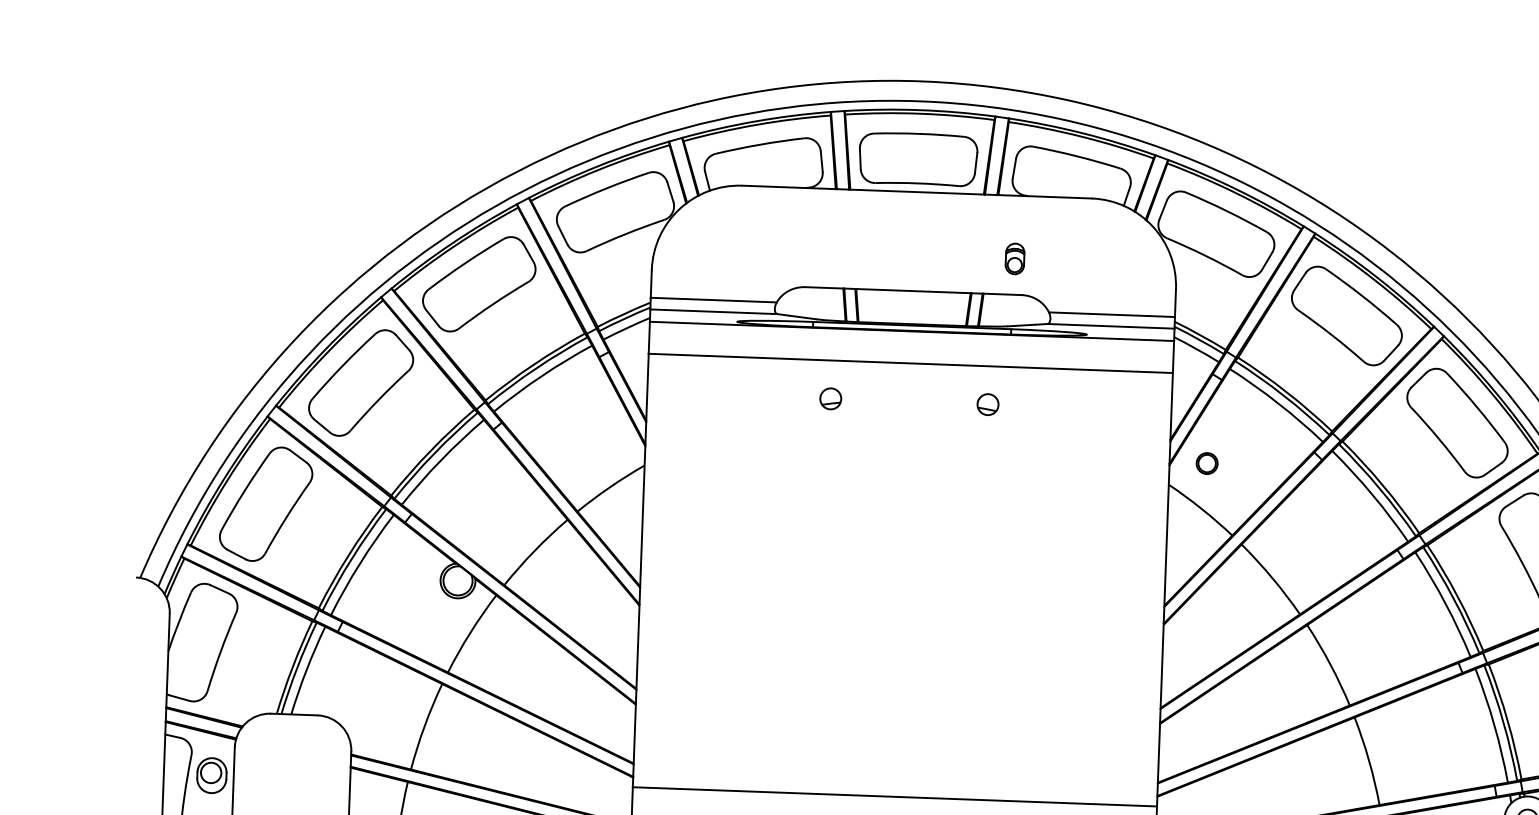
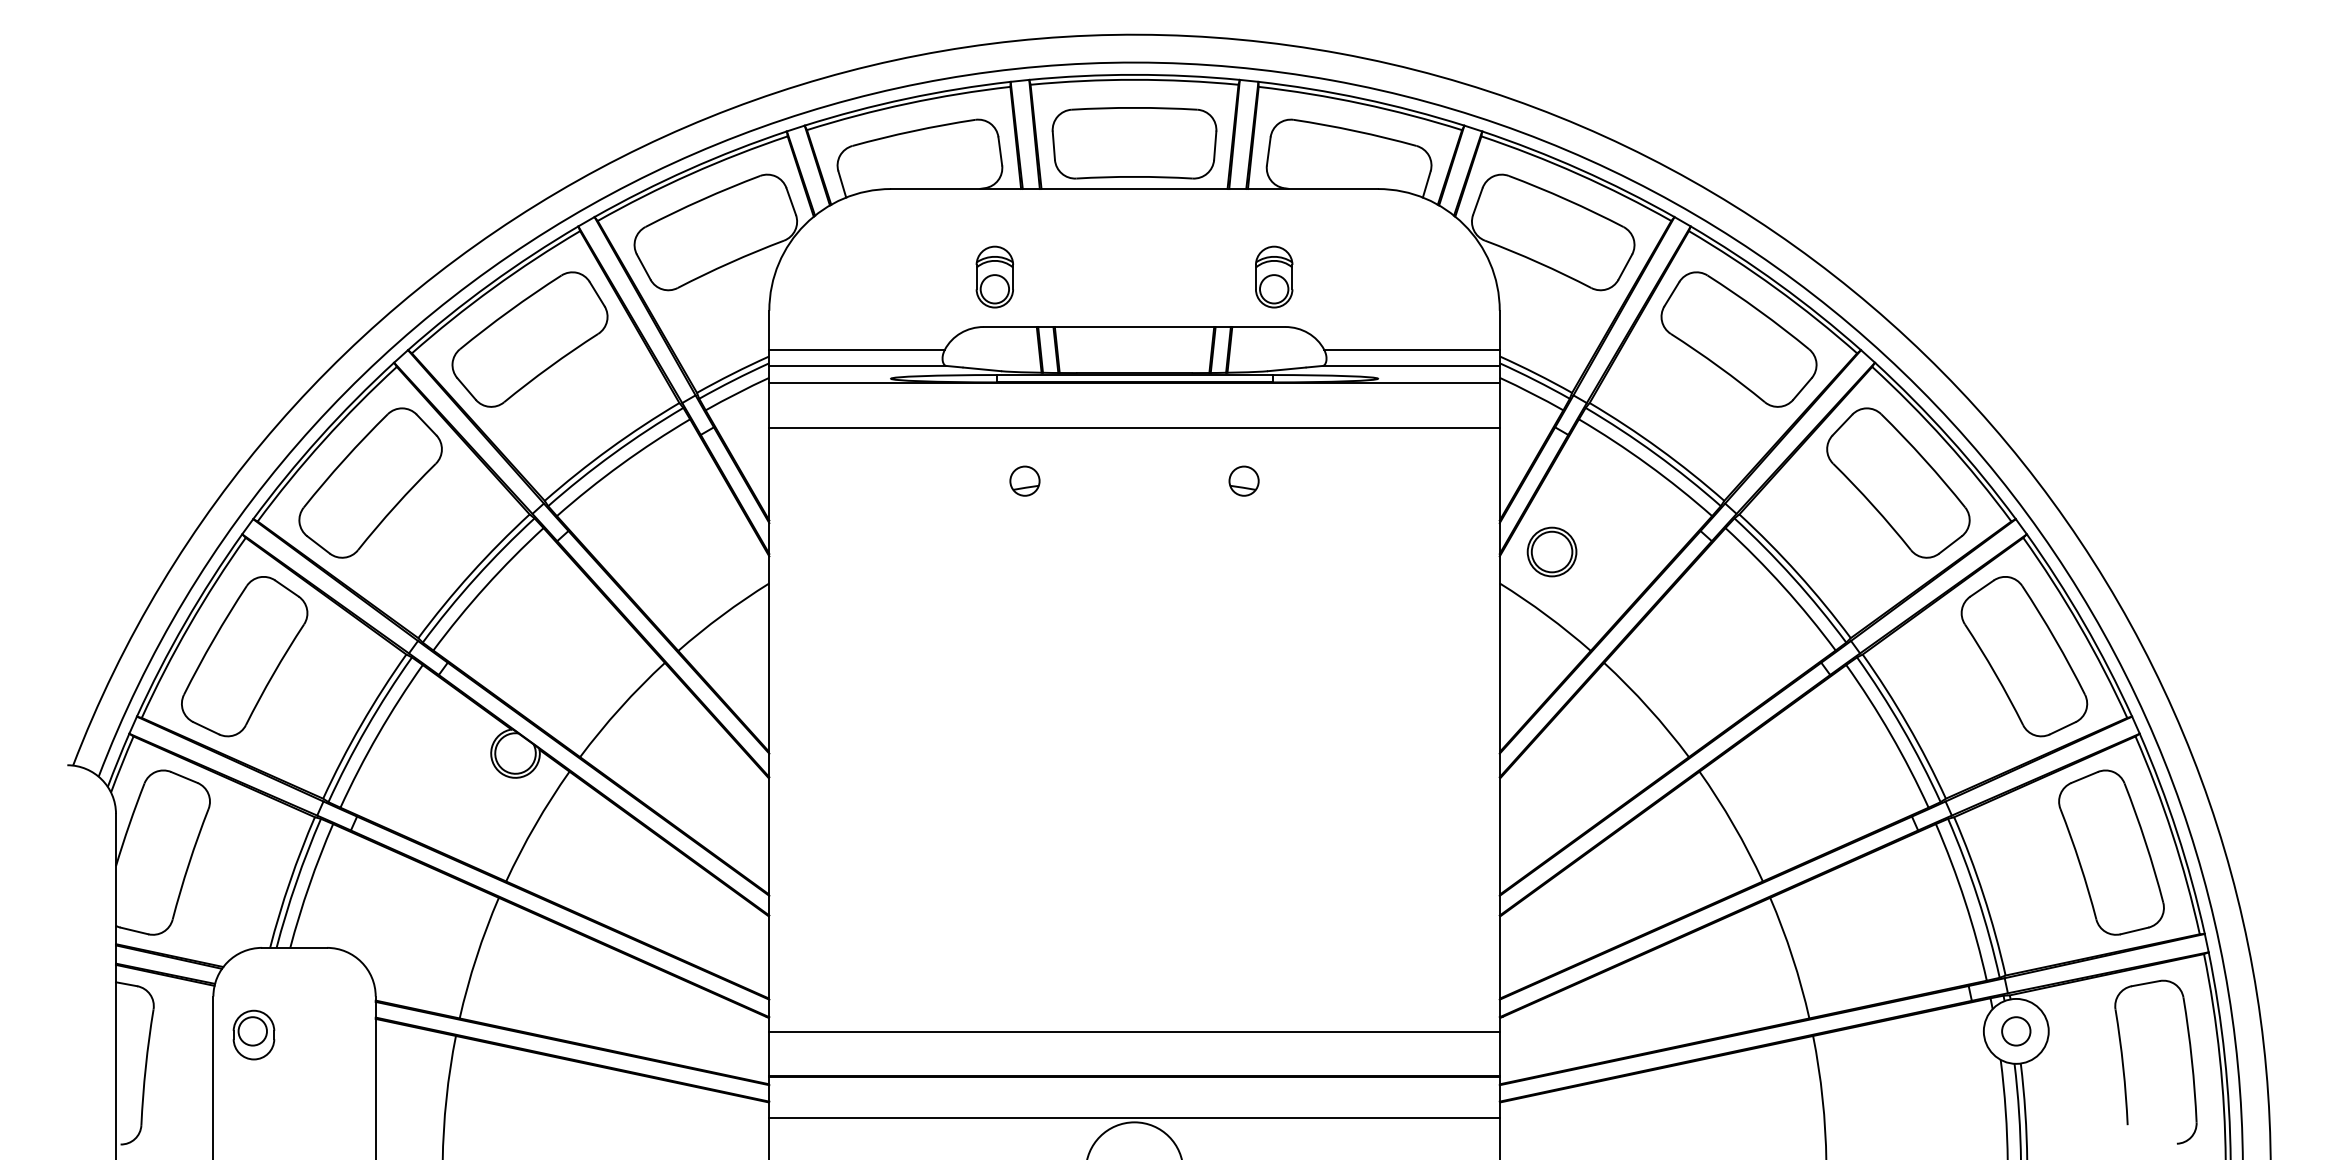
part: (814, 251) -> (994, 276), added
part: (1015, 258) -> (1274, 276), size x1.43
part: (1206, 463) -> (1551, 551), size x1.67
part: (211, 775) -> (253, 1034), moved

